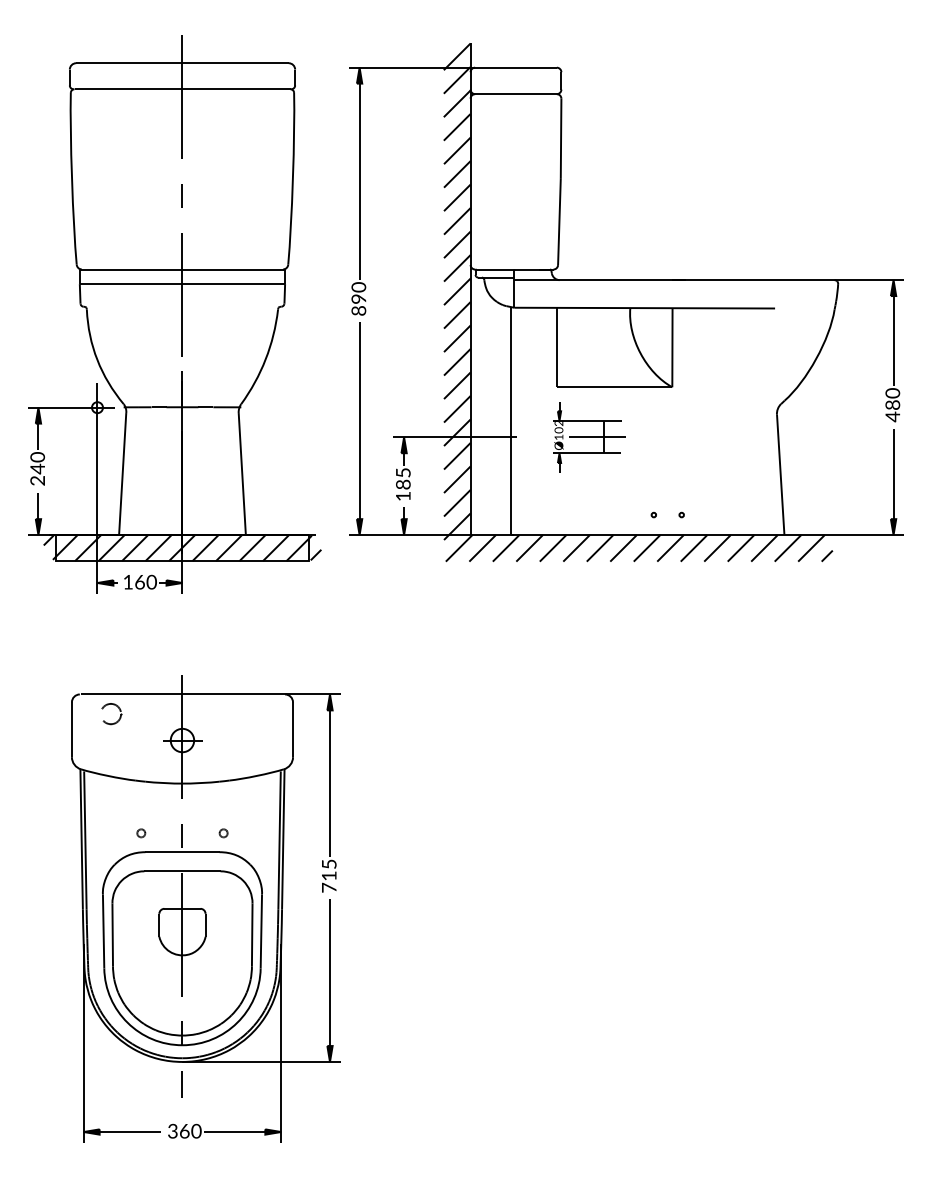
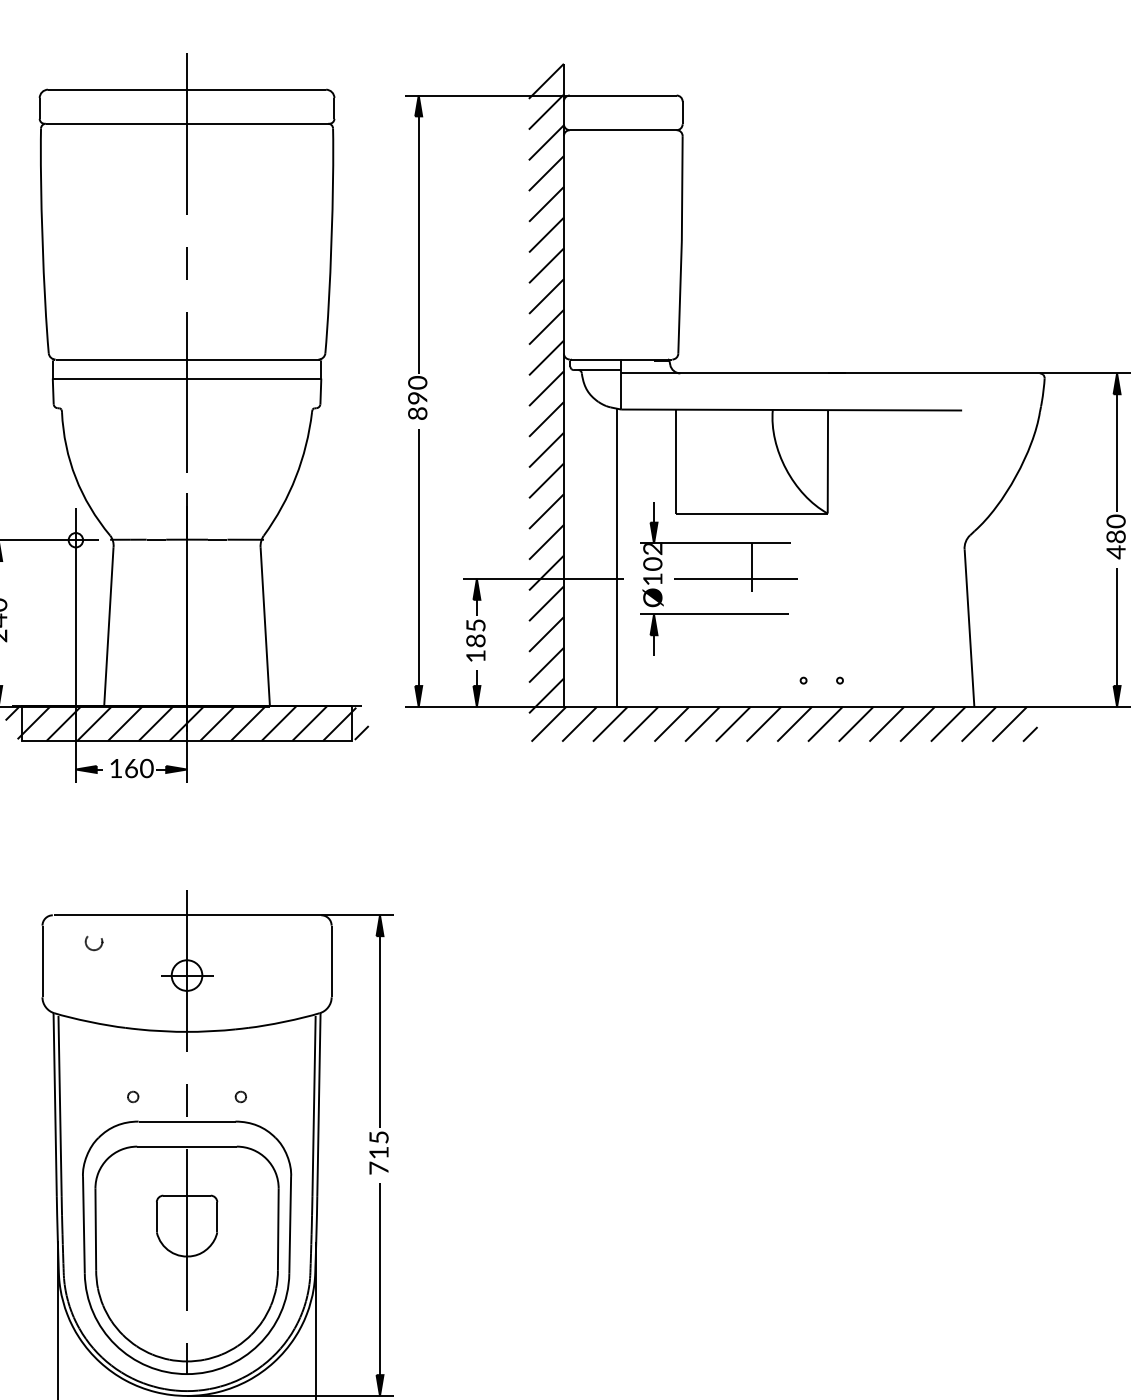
part: (589, 436) -> (719, 577), size x1.67
part: (111, 715) -> (94, 942), size x0.62

